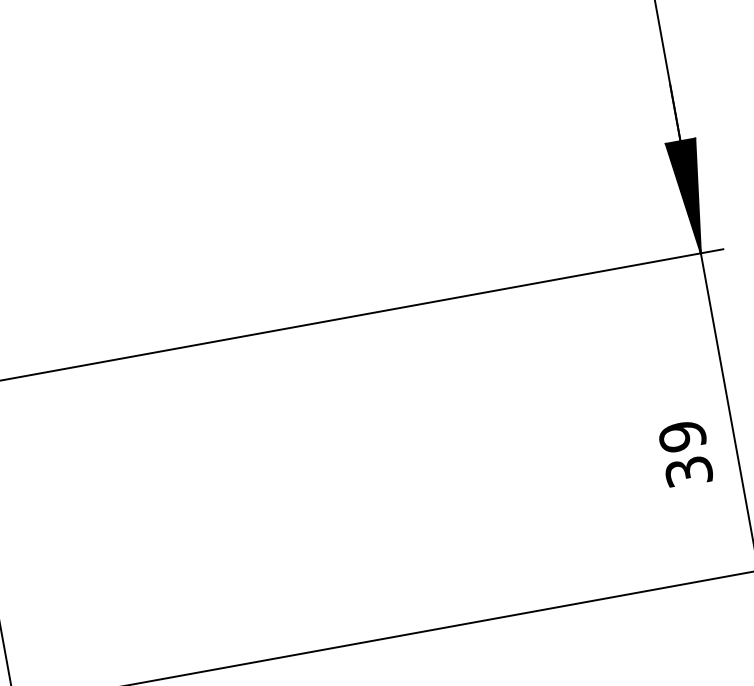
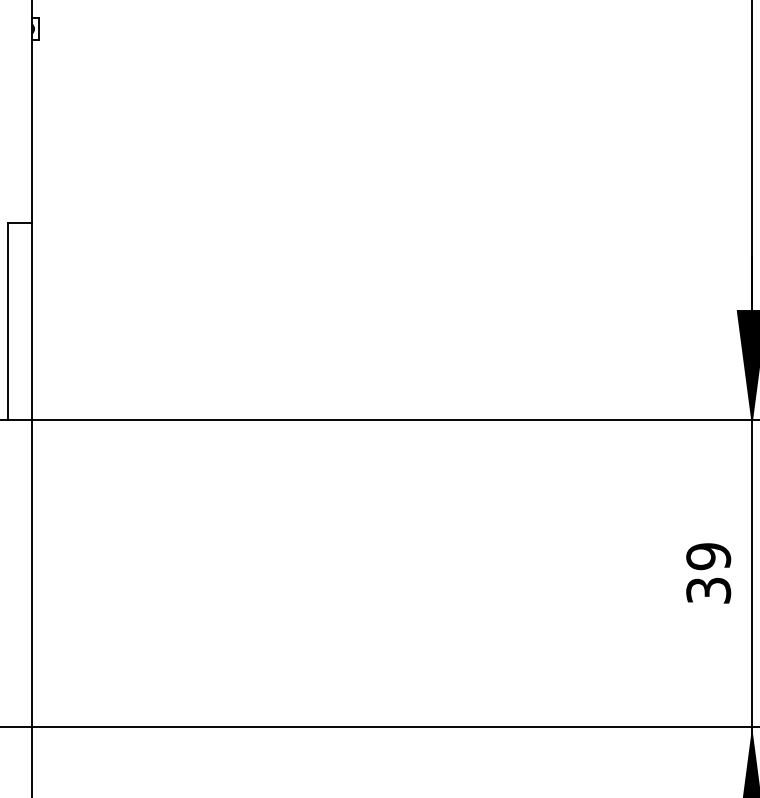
text: (685, 454) -> (708, 573), moved

